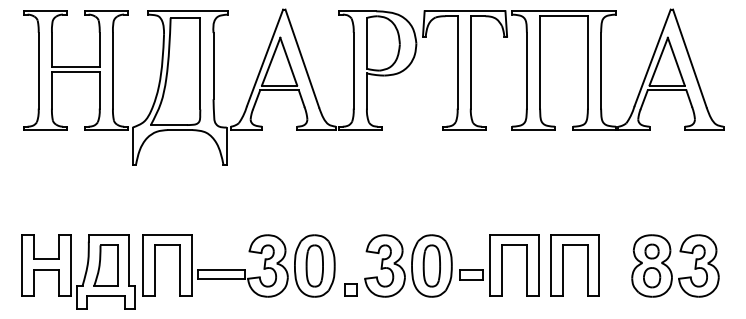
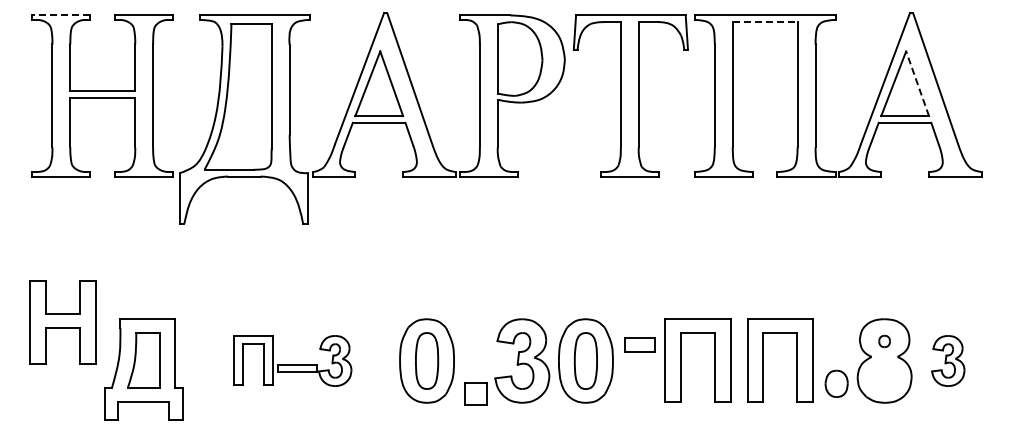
line: (44, 11) -> (60, 15), solid -> dashed
line: (564, 16) -> (765, 22), solid -> dashed
line: (676, 61) -> (917, 83), solid -> dashed
part: (651, 251) -> (884, 341), size x0.6
part: (46, 265) -> (62, 322), moved
part: (215, 265) -> (292, 360), size x0.6
part: (699, 265) -> (948, 360), size x0.6
part: (471, 274) -> (639, 344), moved
part: (651, 277) -> (836, 383), moved
part: (350, 289) -> (475, 393), size x1.4

